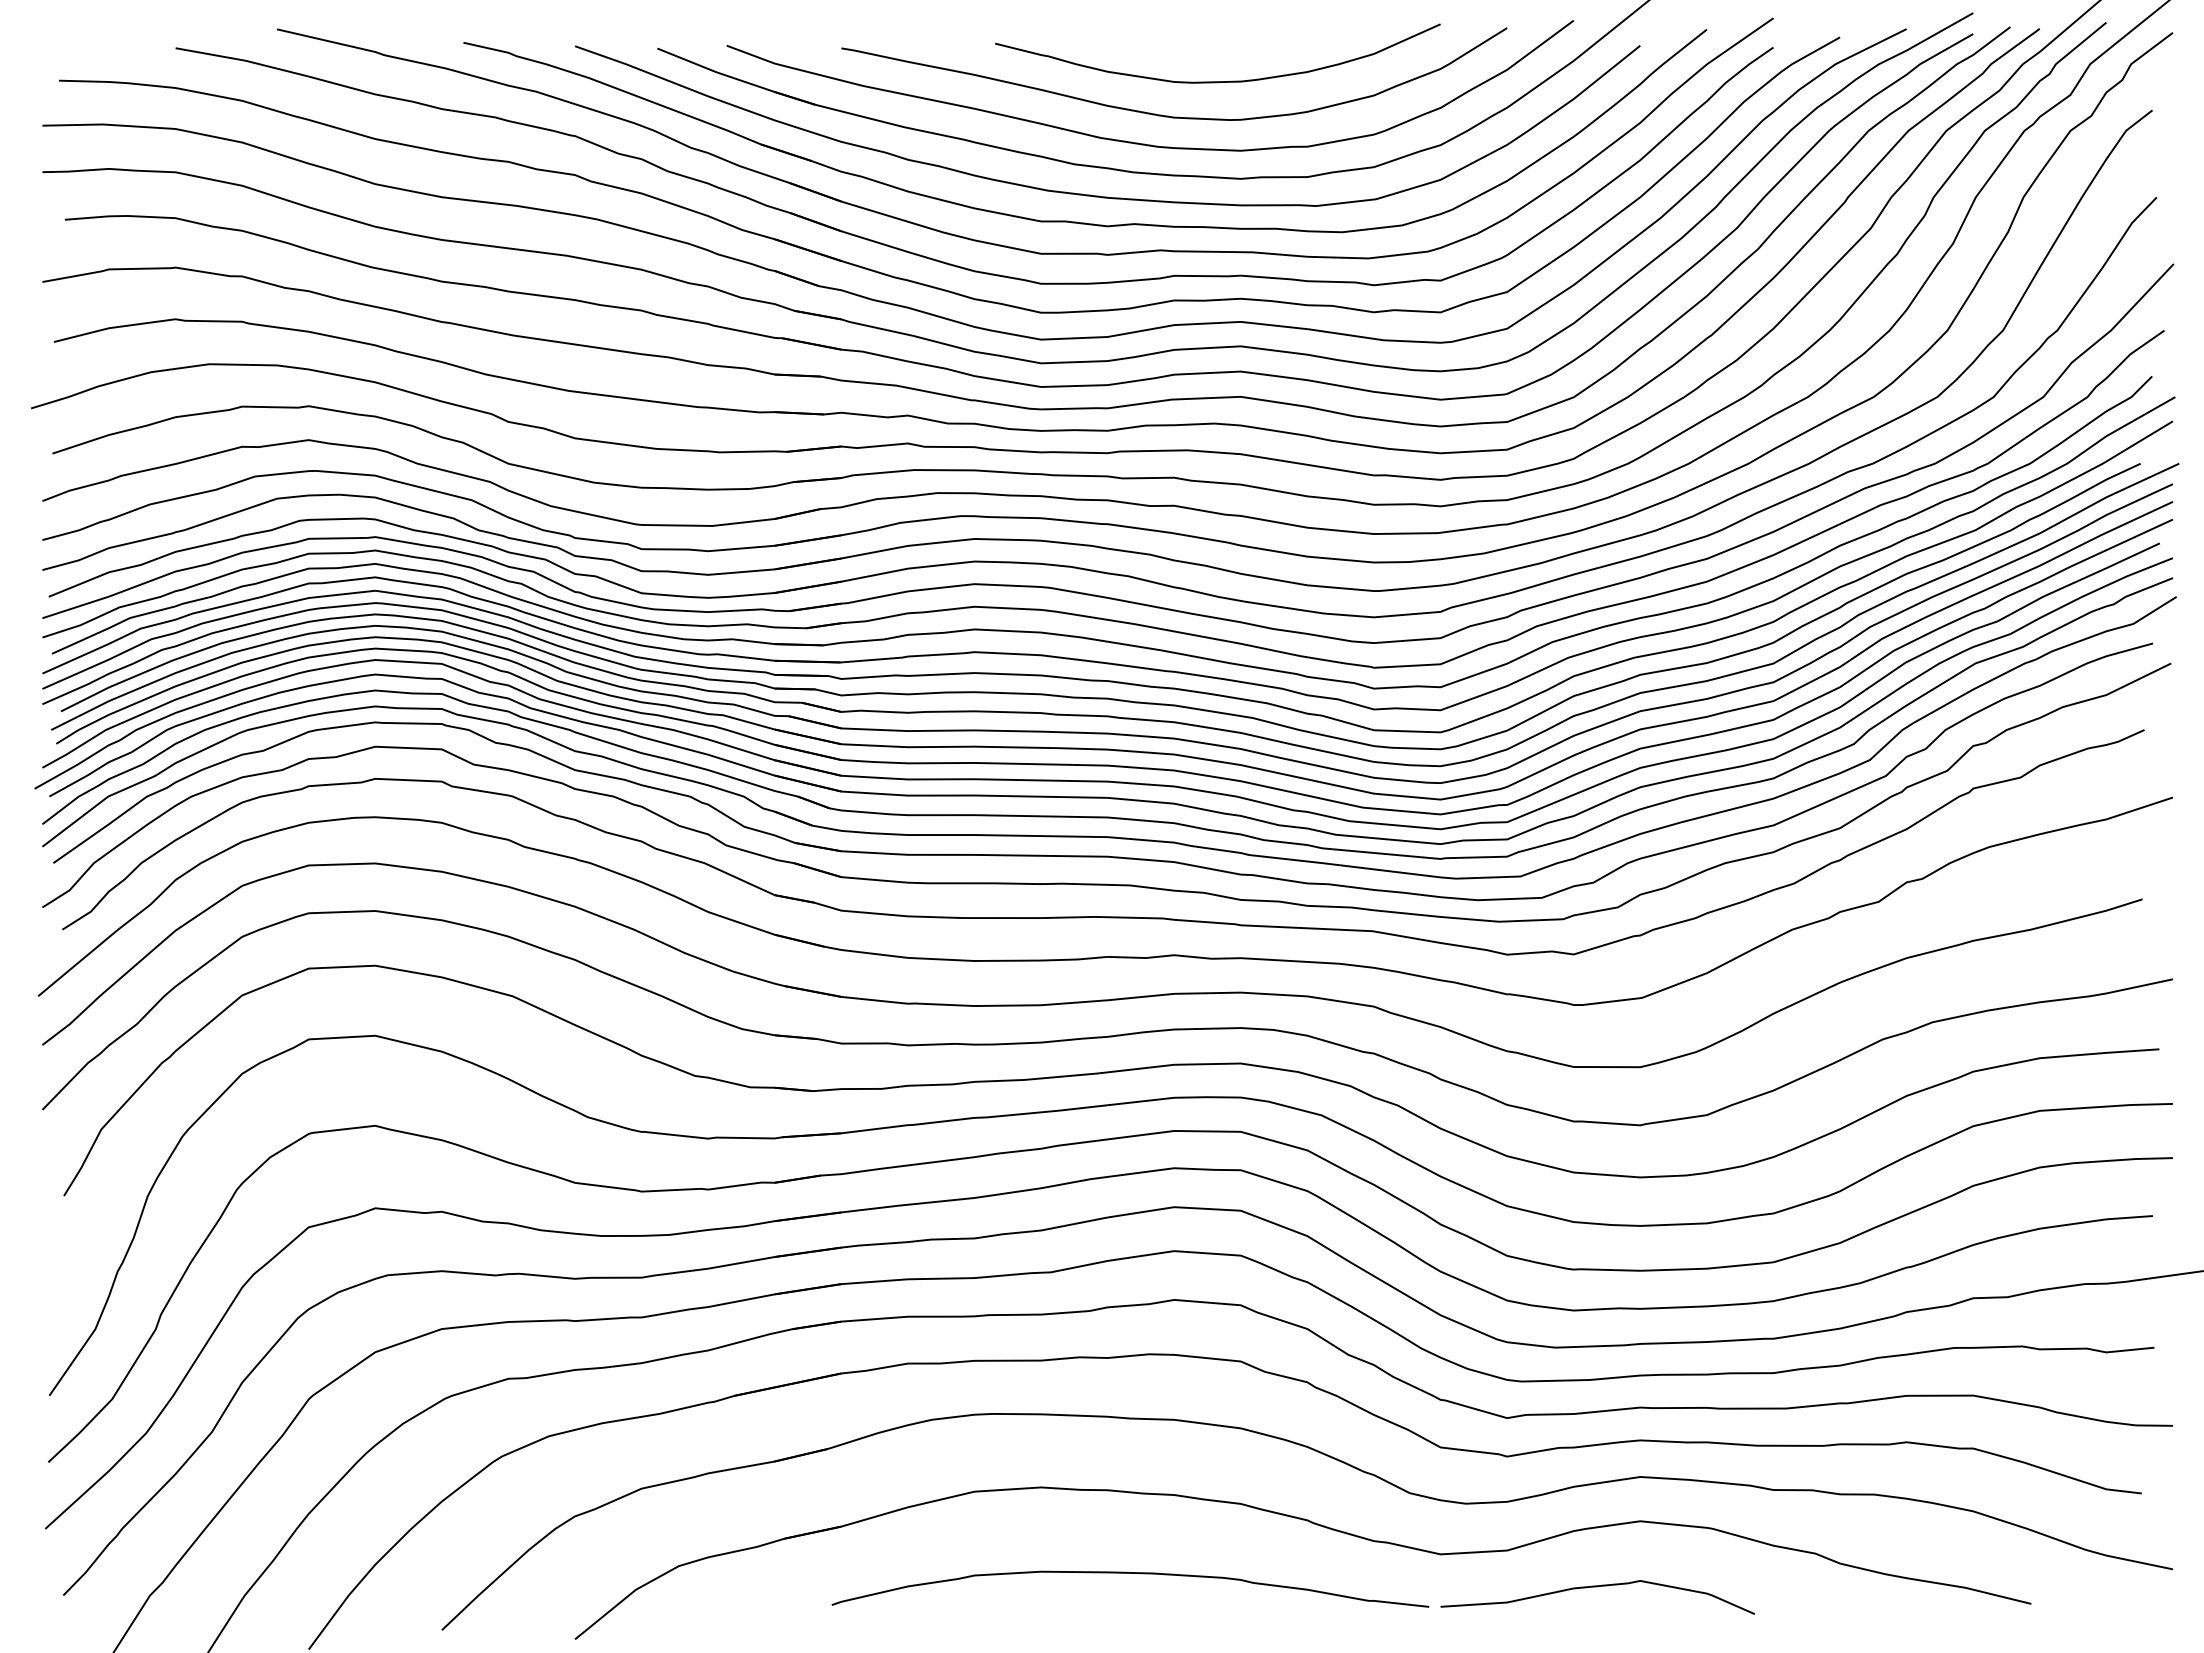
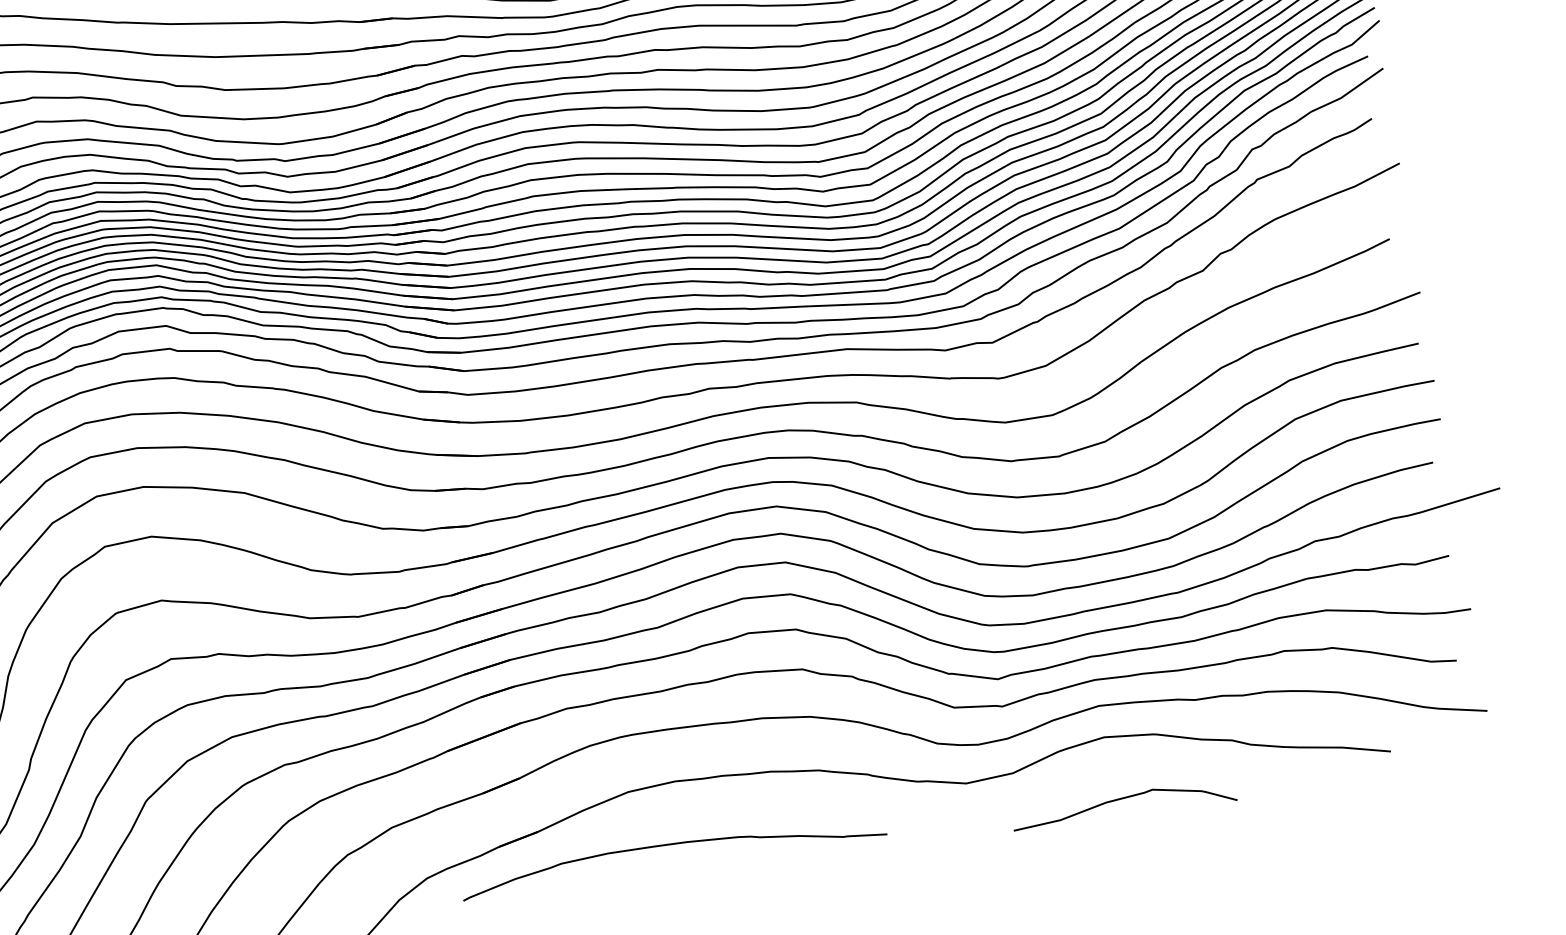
curve: (1130, 1573) -> (671, 844), moved
curve: (1597, 1587) -> (1122, 799), moved

